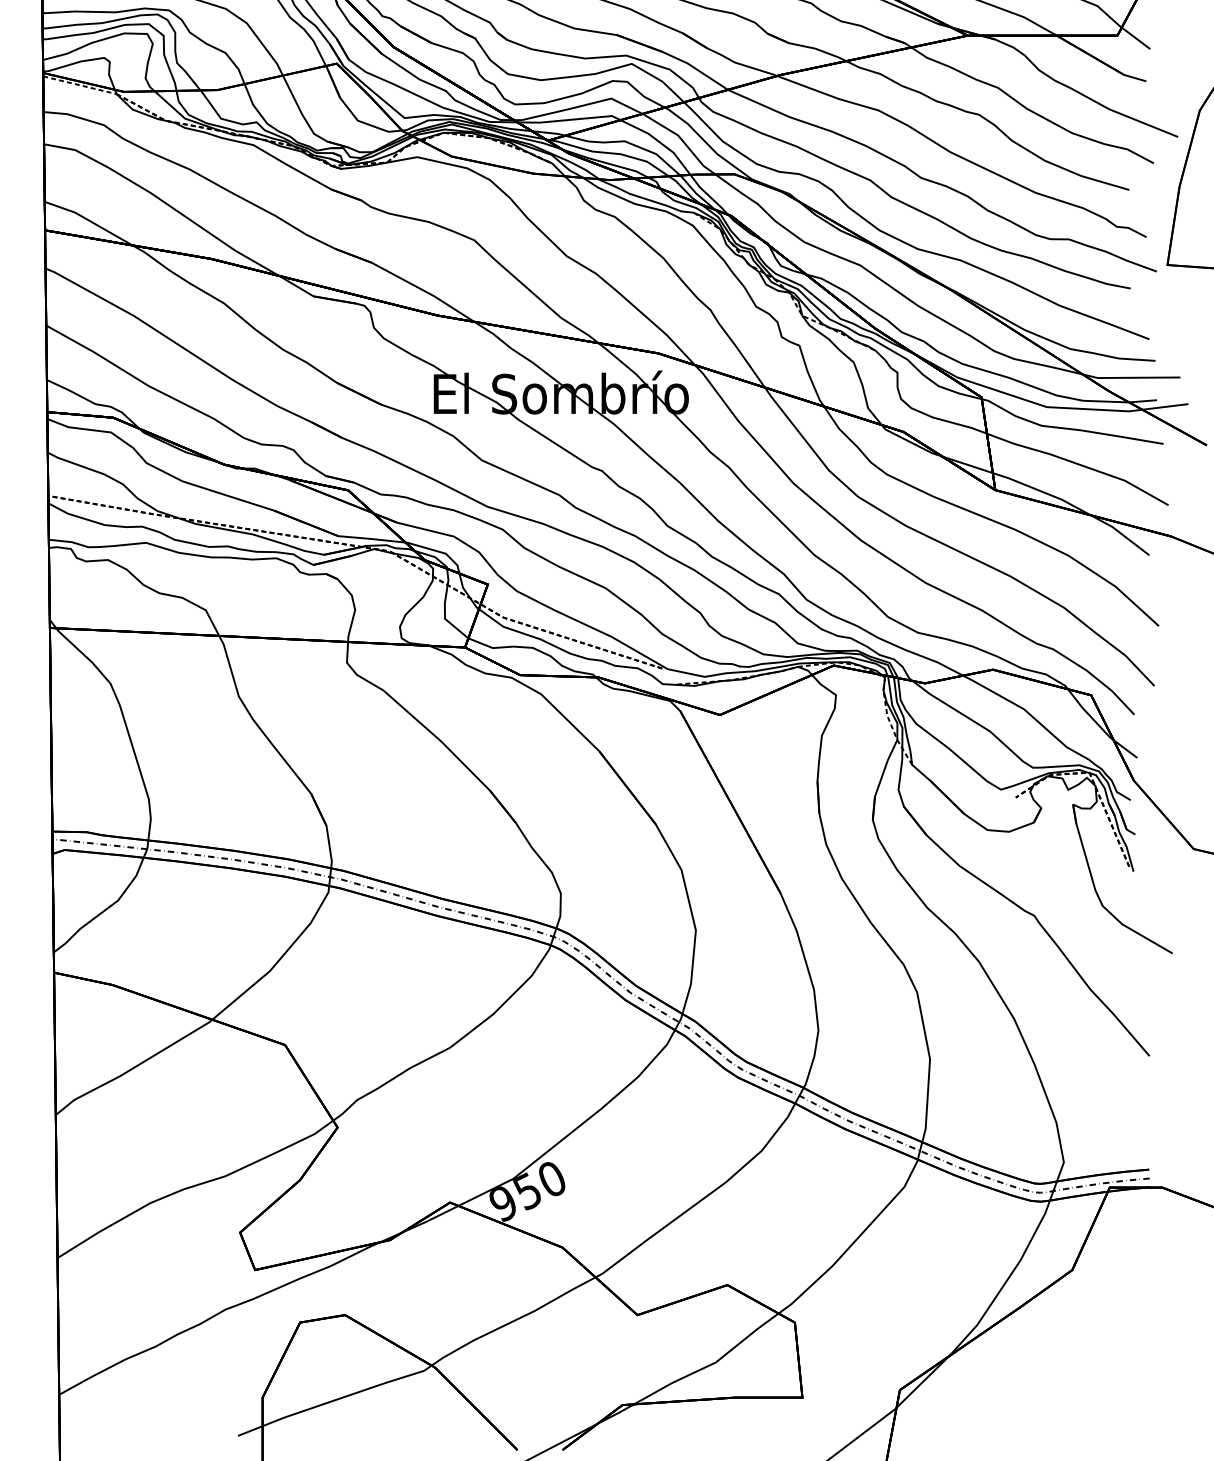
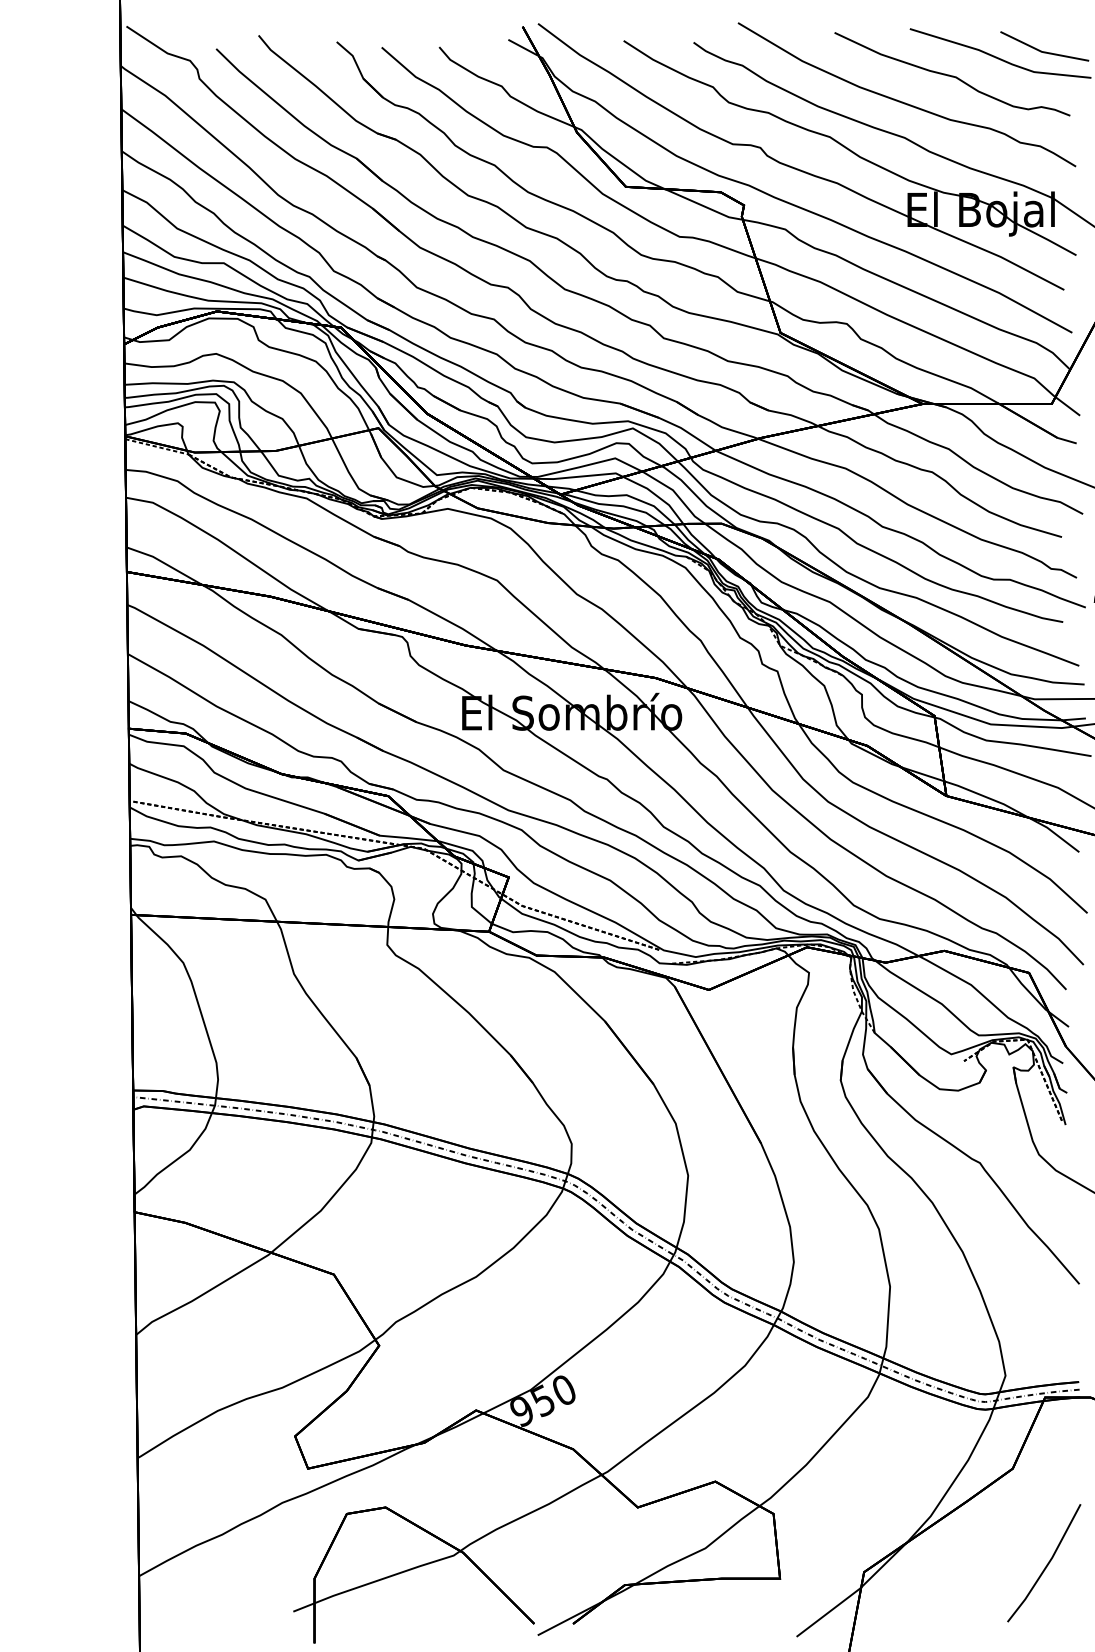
line: (1111, 1381) -> (1046, 1564), added

